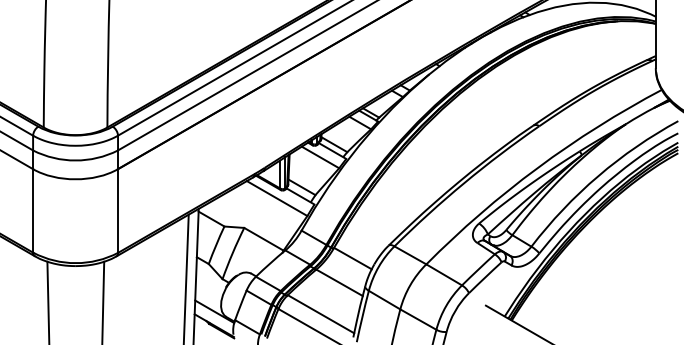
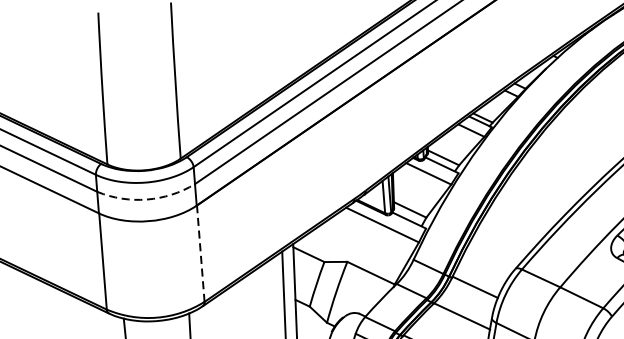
arc: (75, 160) -> (146, 199), solid -> dashed
line: (118, 210) -> (201, 253), solid -> dashed

